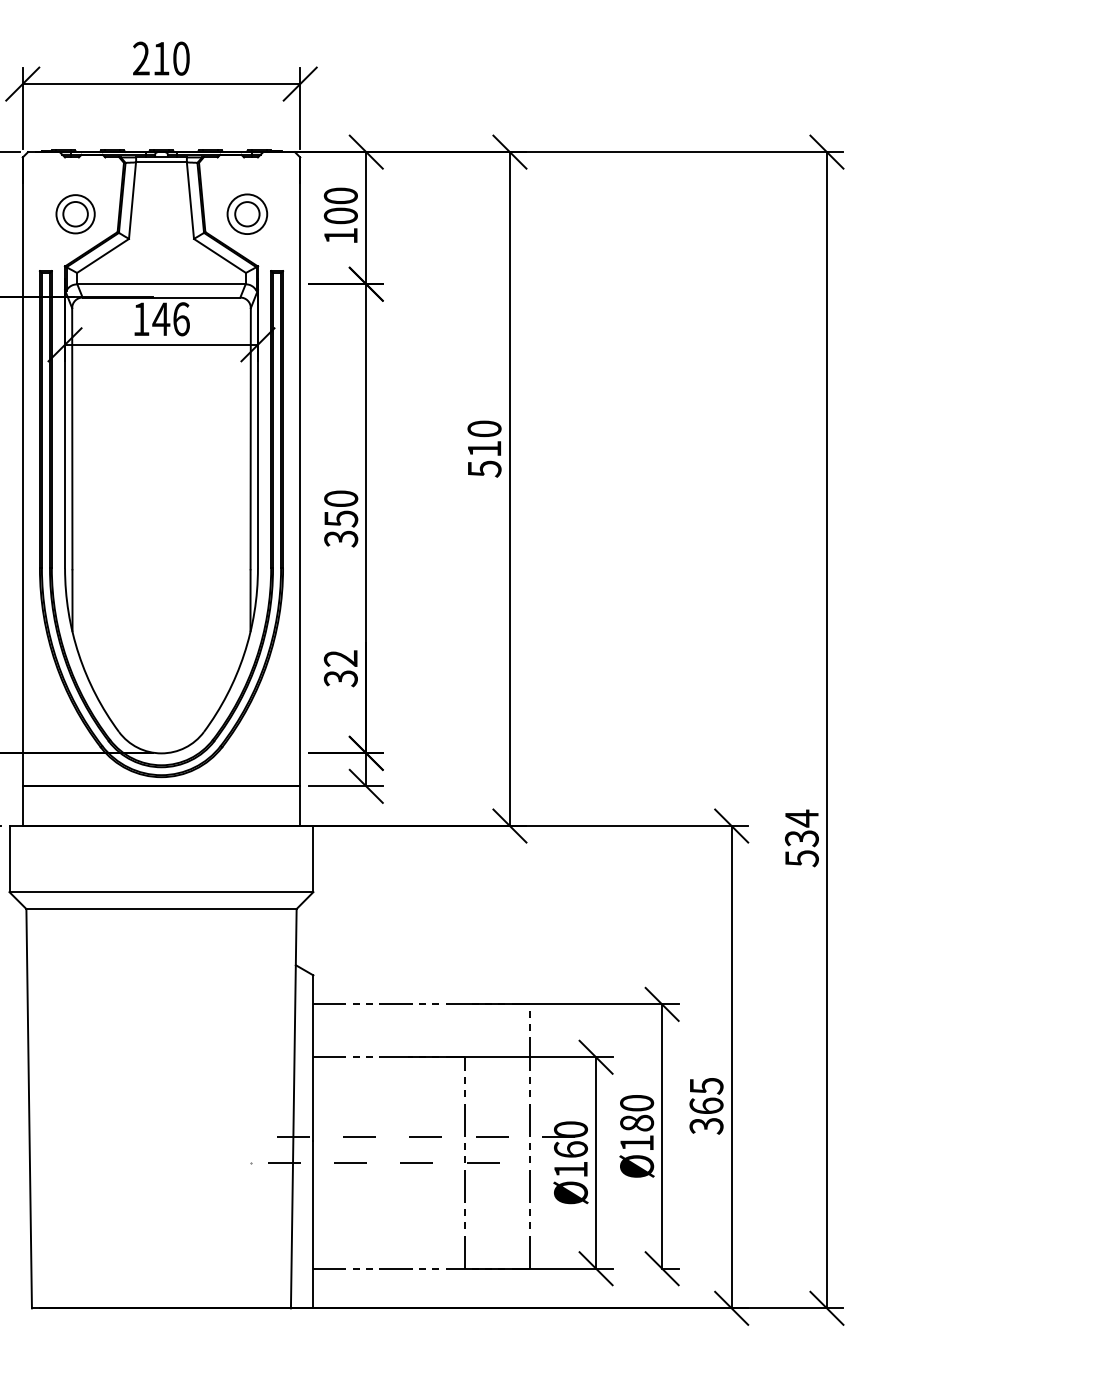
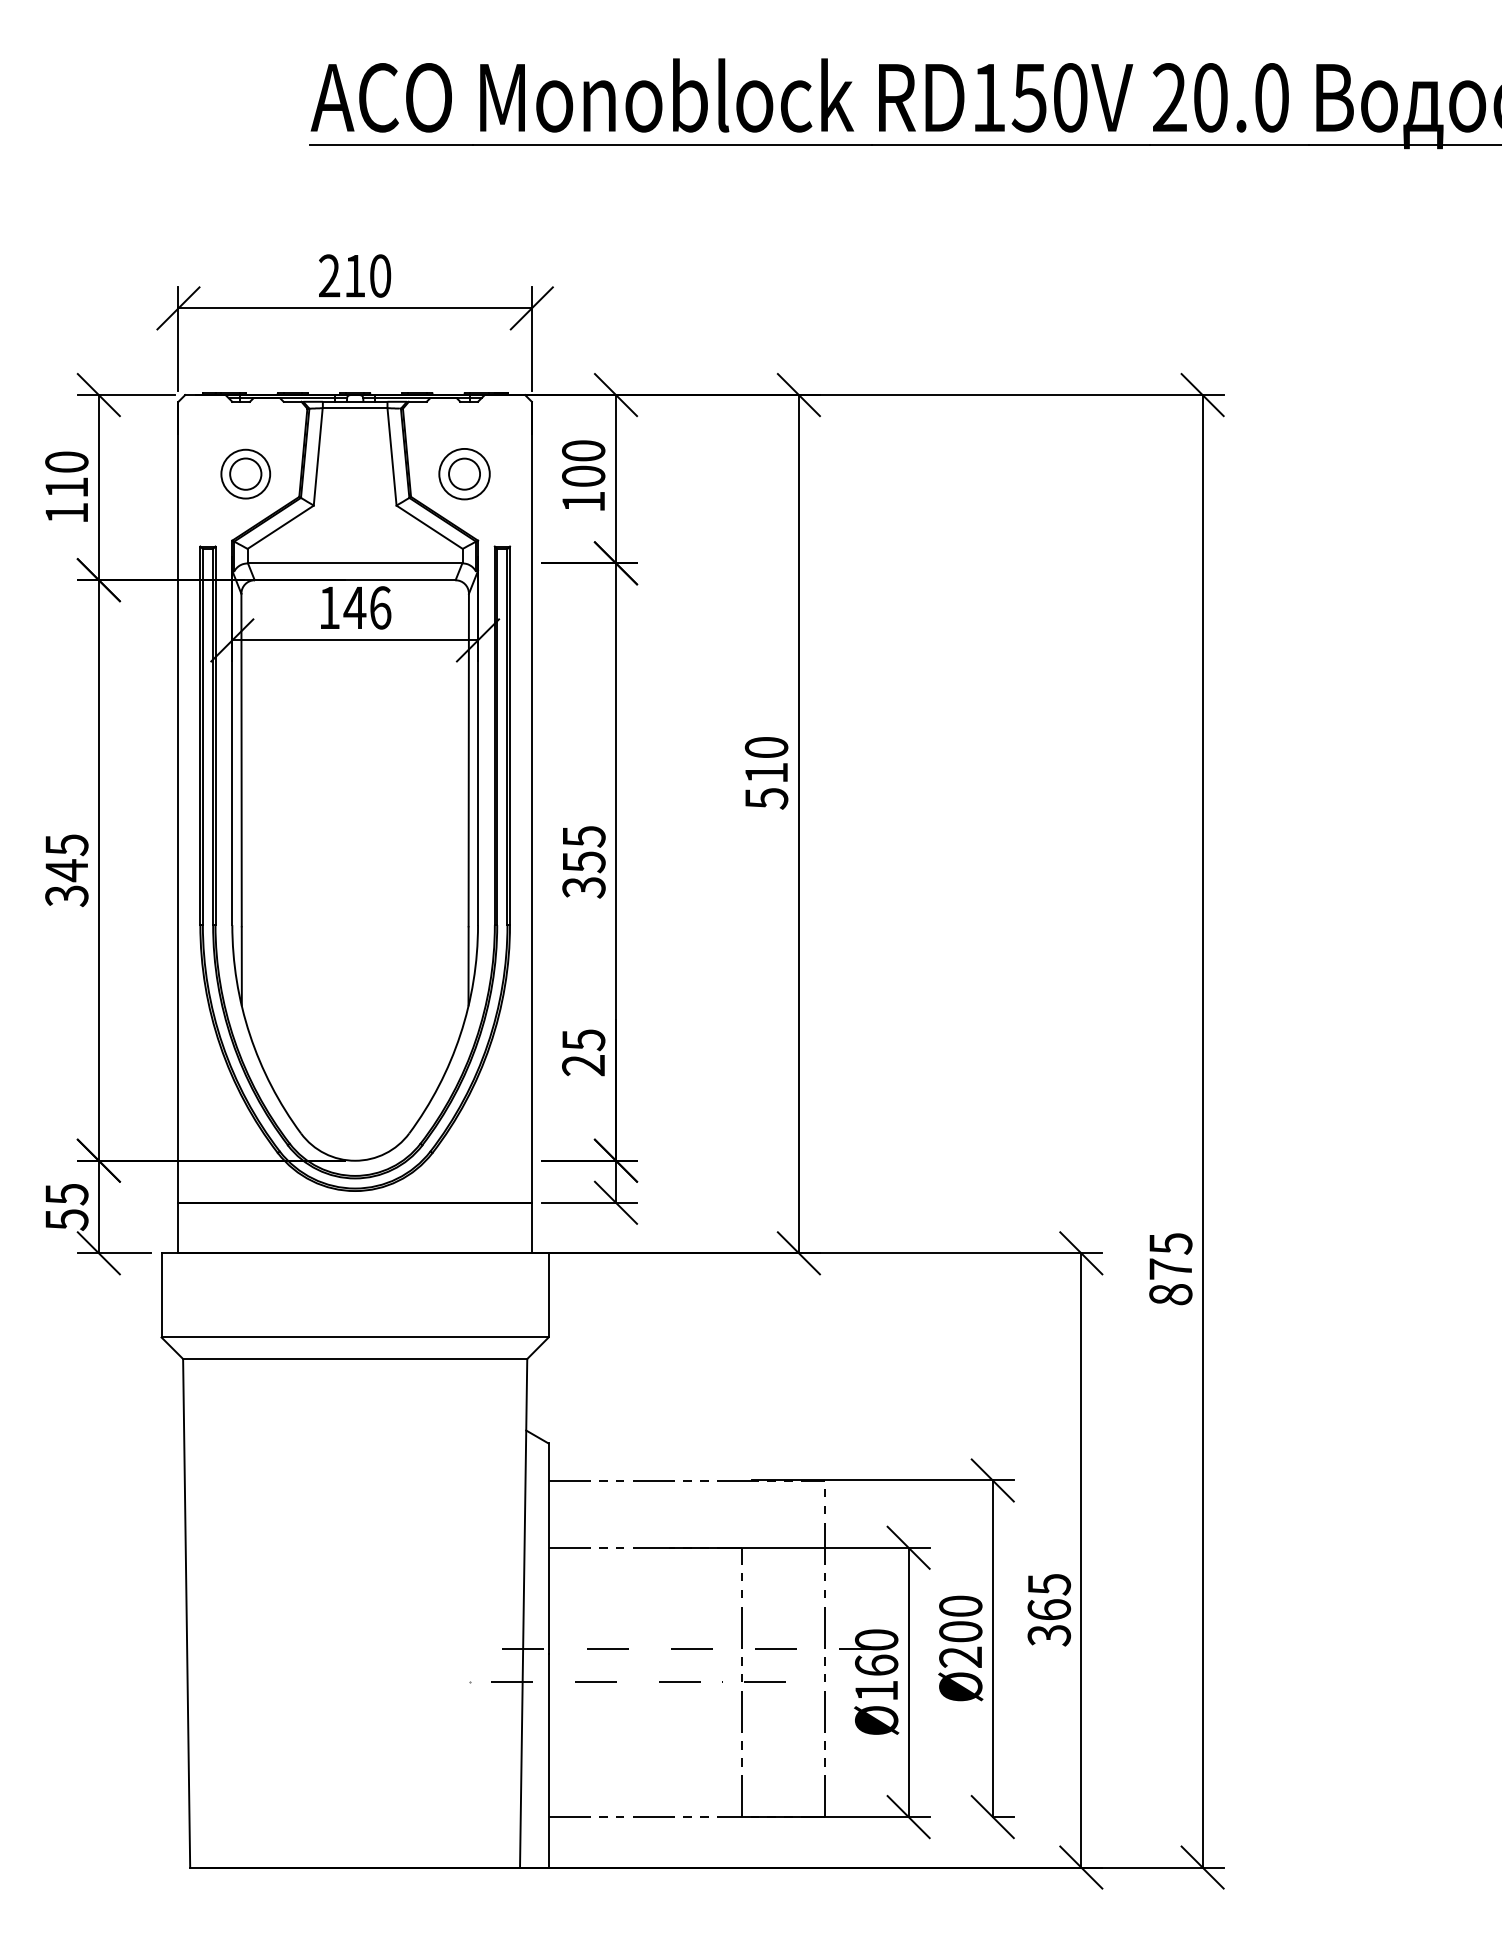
text: (340, 498) -> (583, 836), 350 -> 355
text: (340, 668) -> (583, 1052), 32 -> 25
text: (801, 837) -> (1170, 1268), 534 -> 875
text: (636, 1133) -> (960, 1644), Ø180 -> Ø200

